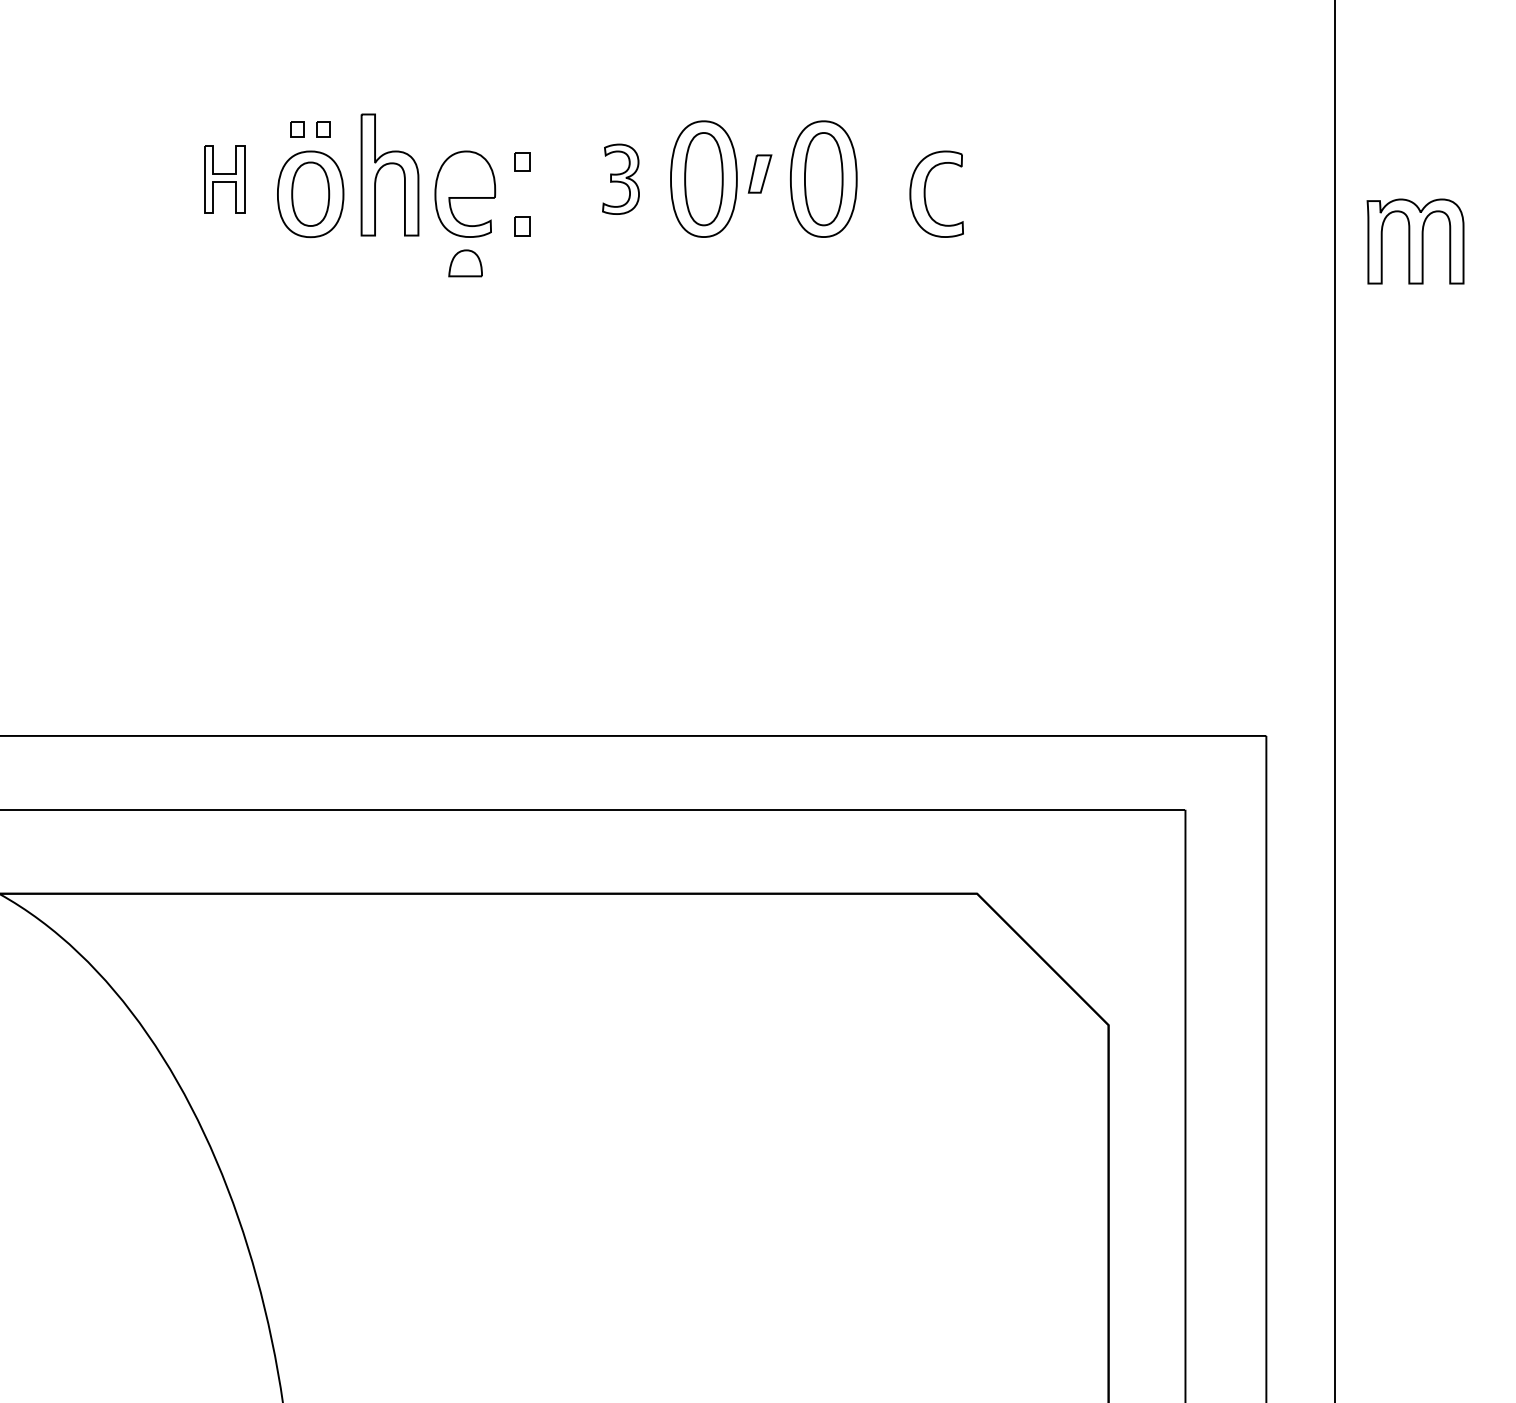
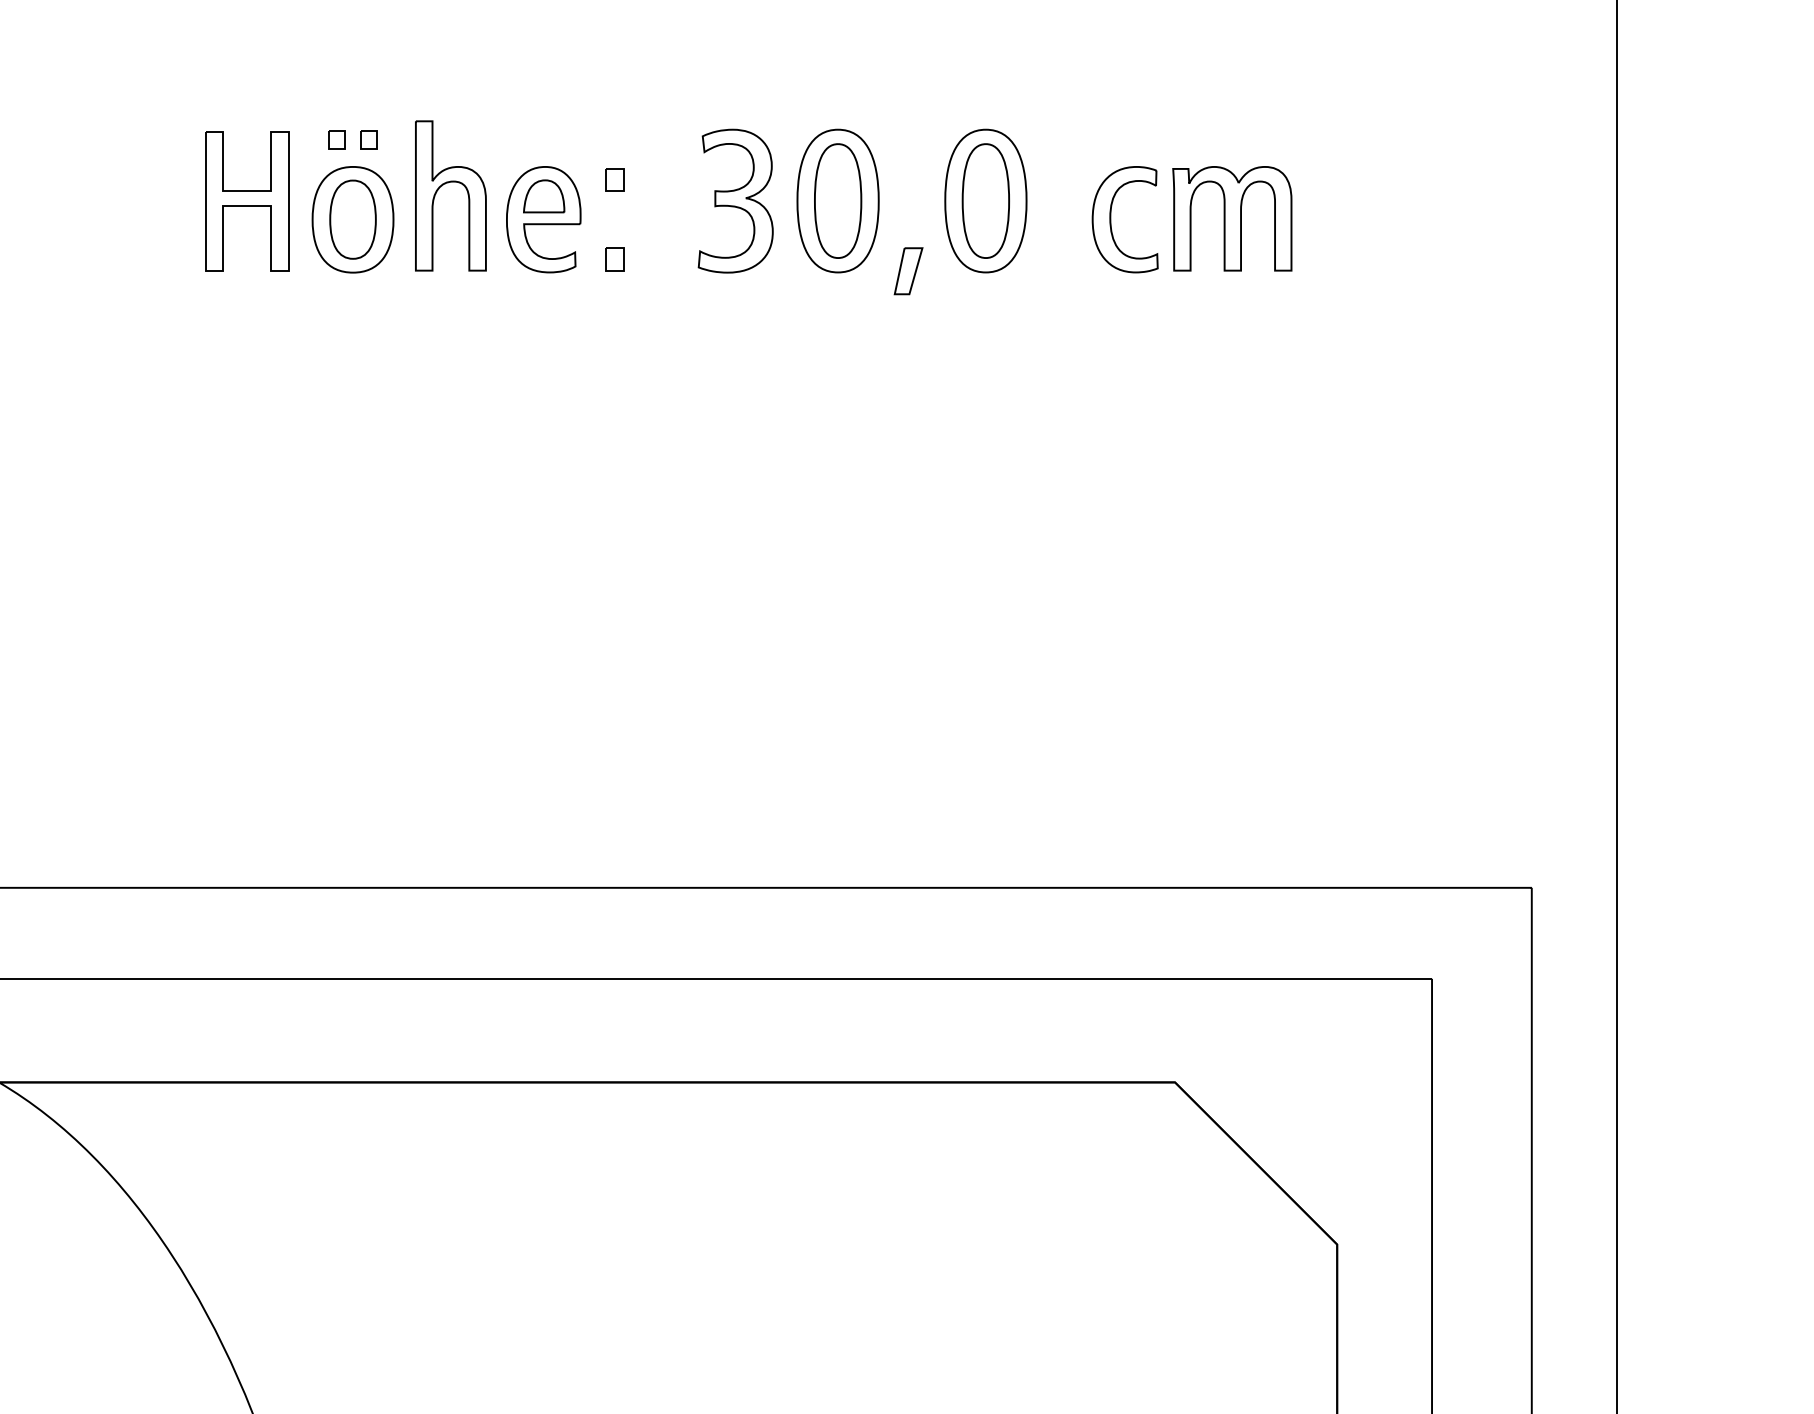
part: (759, 173) -> (907, 270), moved
part: (224, 179) -> (246, 201), size x1.67
part: (620, 179) -> (735, 201), size x1.67
part: (1415, 241) -> (1232, 218), moved
part: (465, 263) -> (544, 196), moved

